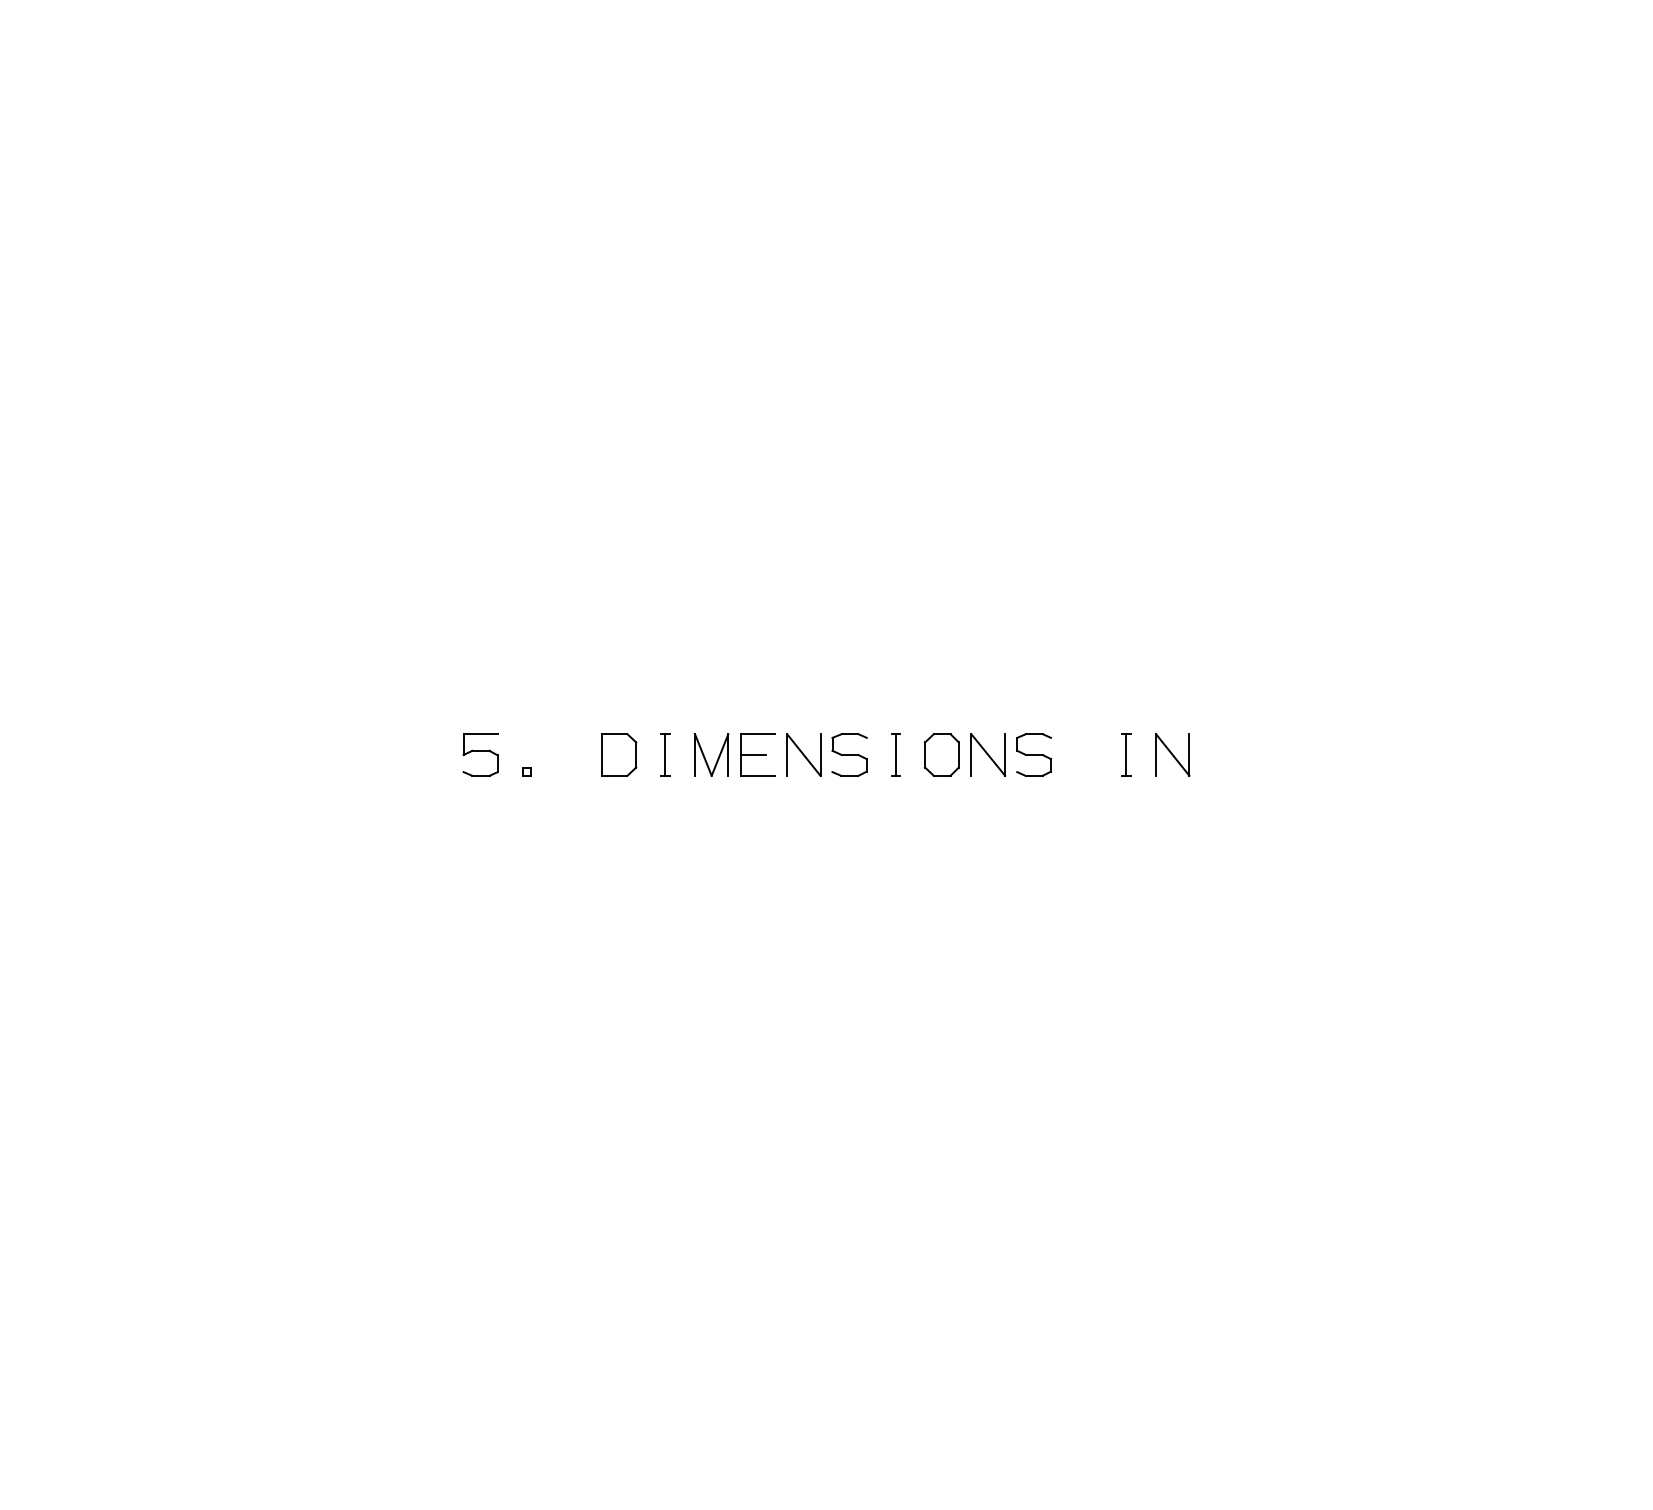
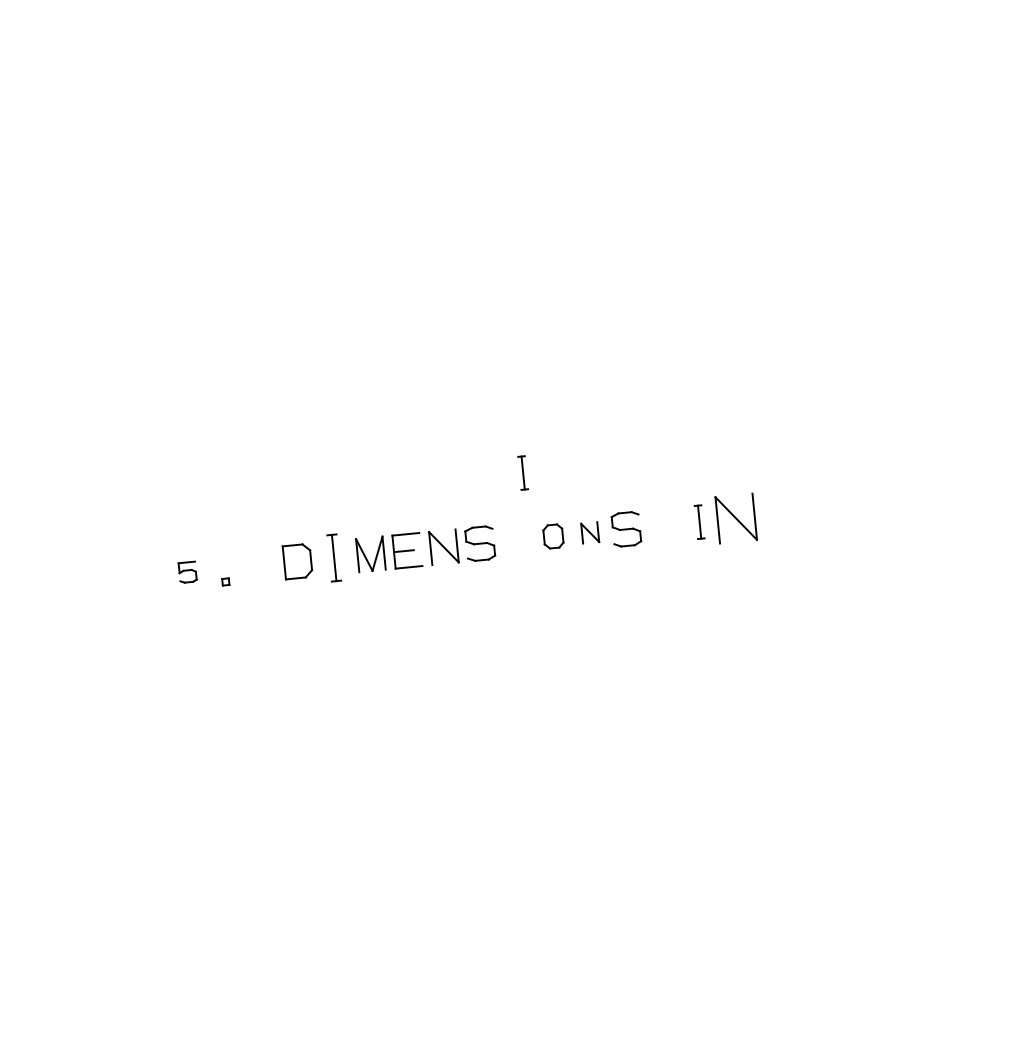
part: (480, 754) -> (187, 571), size x0.6
part: (665, 754) -> (334, 557), size x1.4
part: (895, 754) -> (522, 472), moved
part: (941, 754) -> (553, 536), size x0.7
part: (988, 754) -> (590, 532), size x0.6
part: (1172, 754) -> (736, 518), size x1.4

